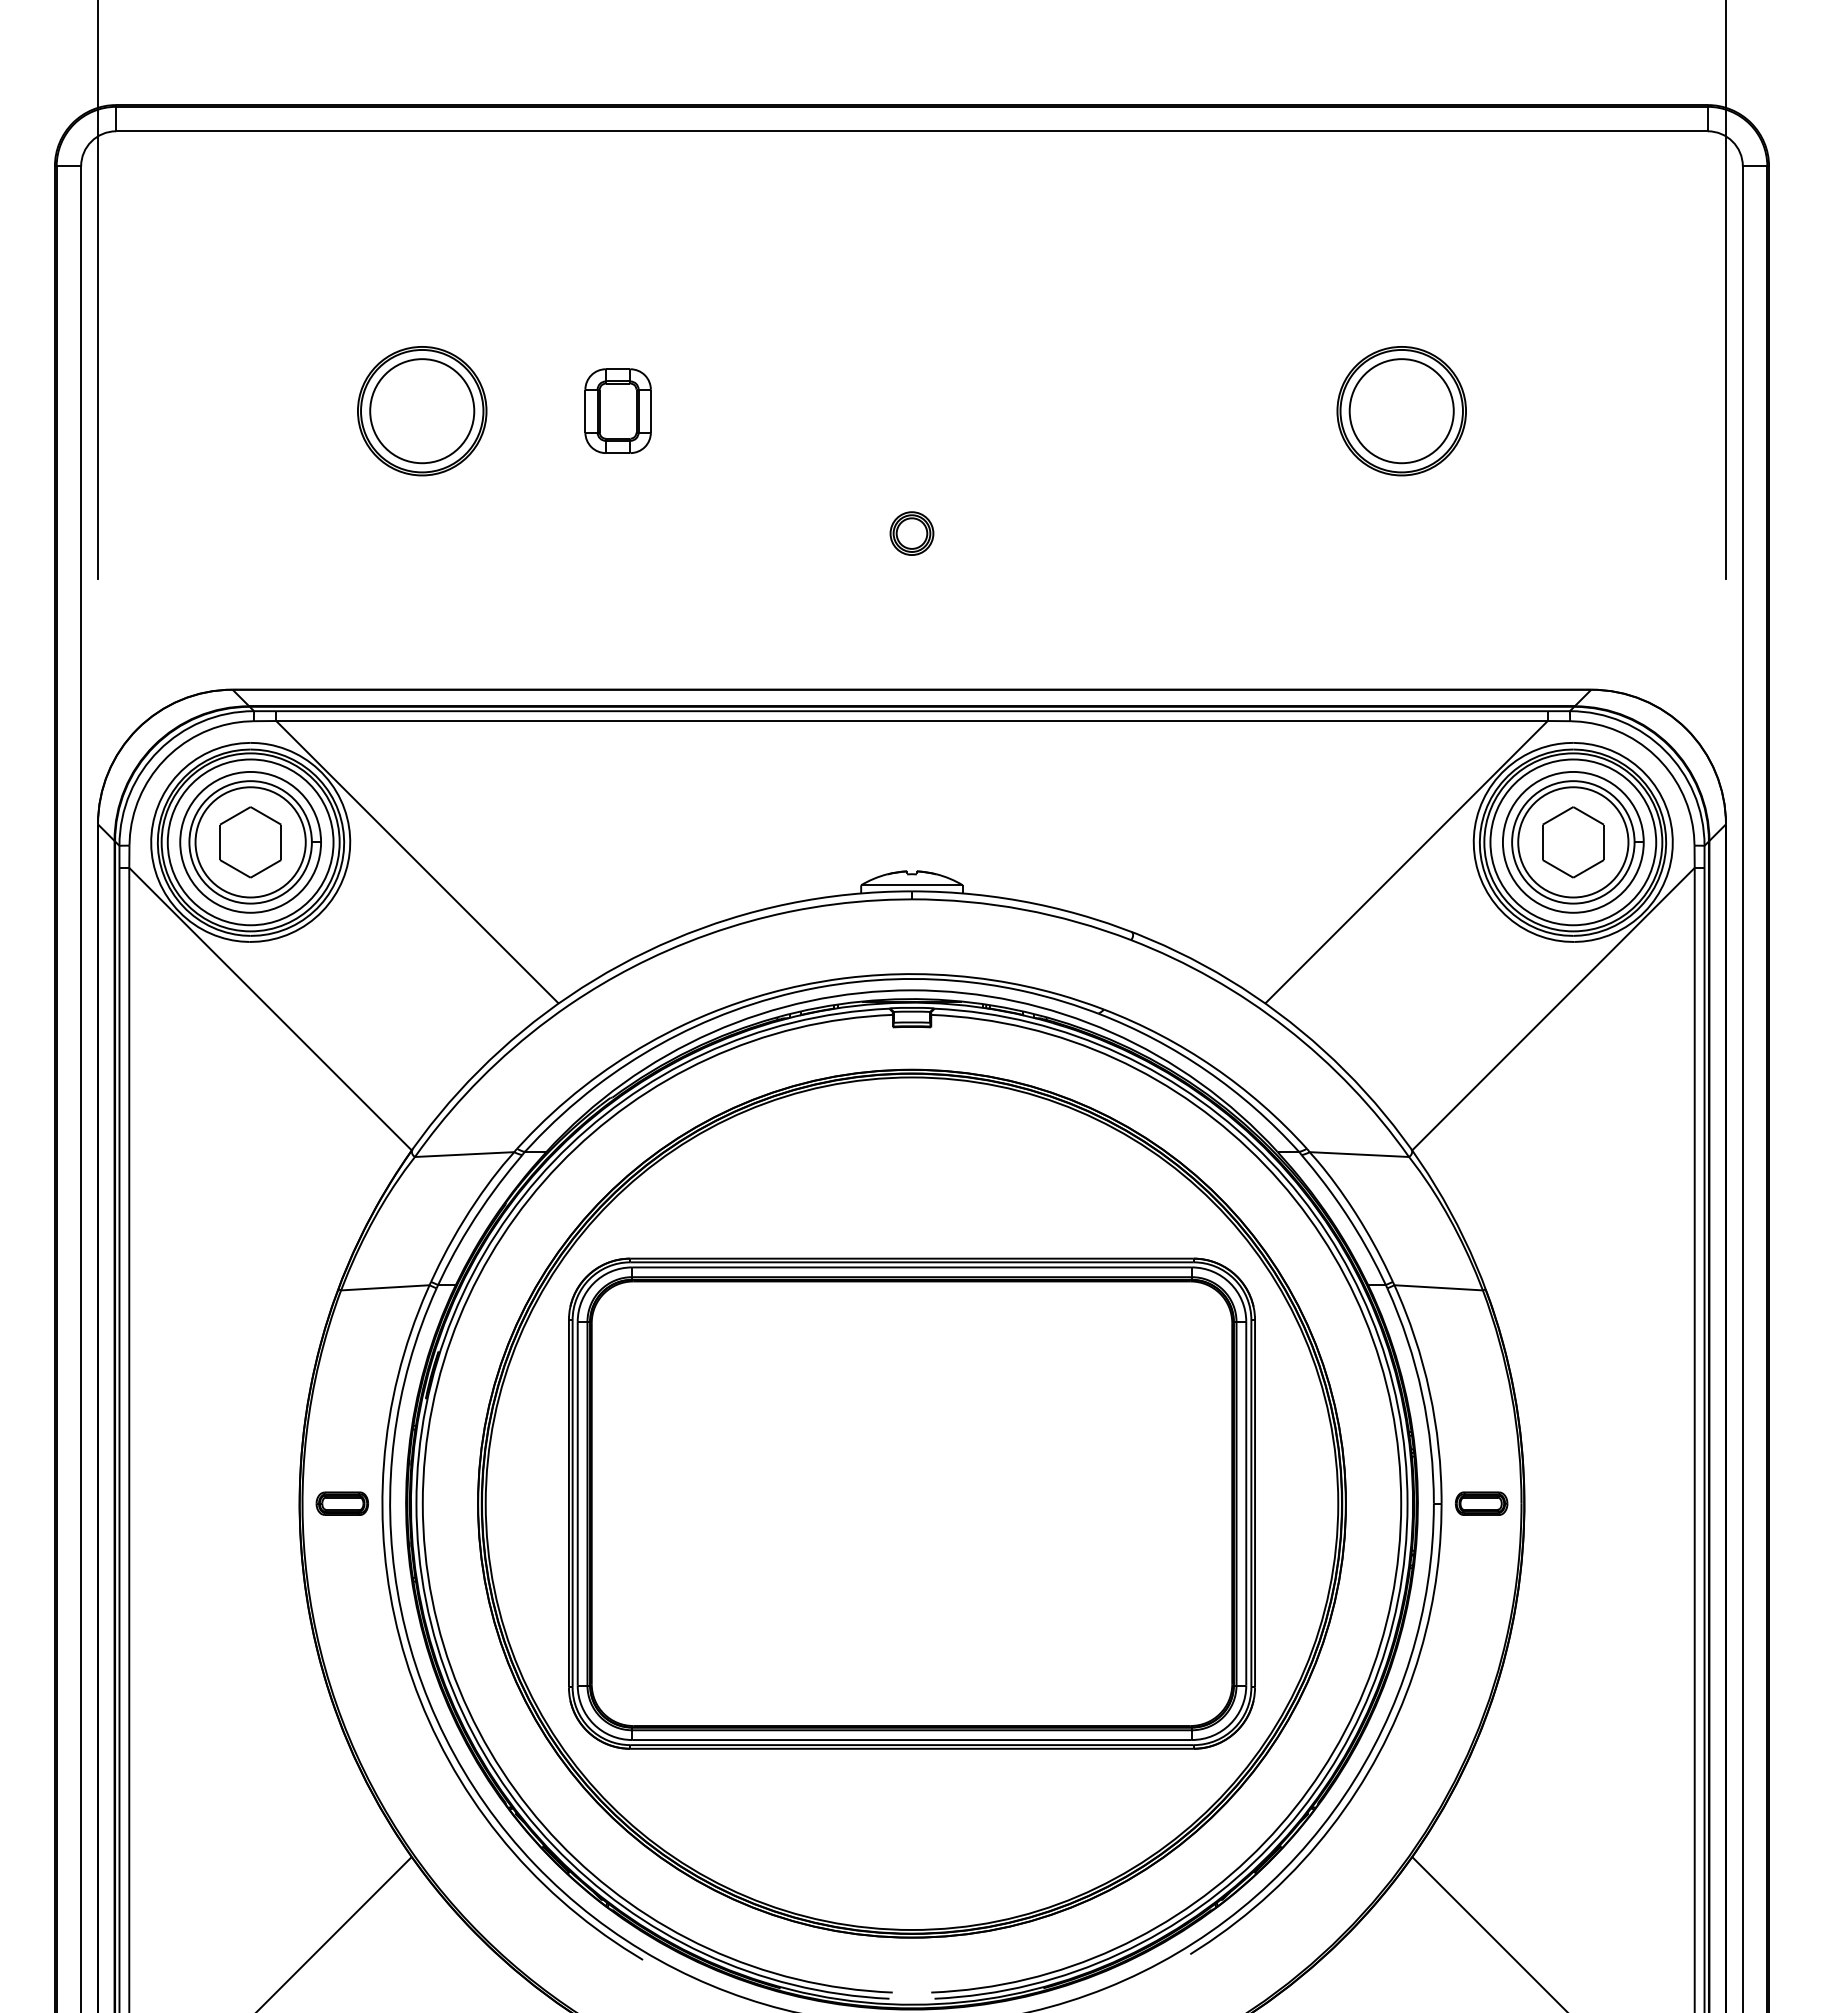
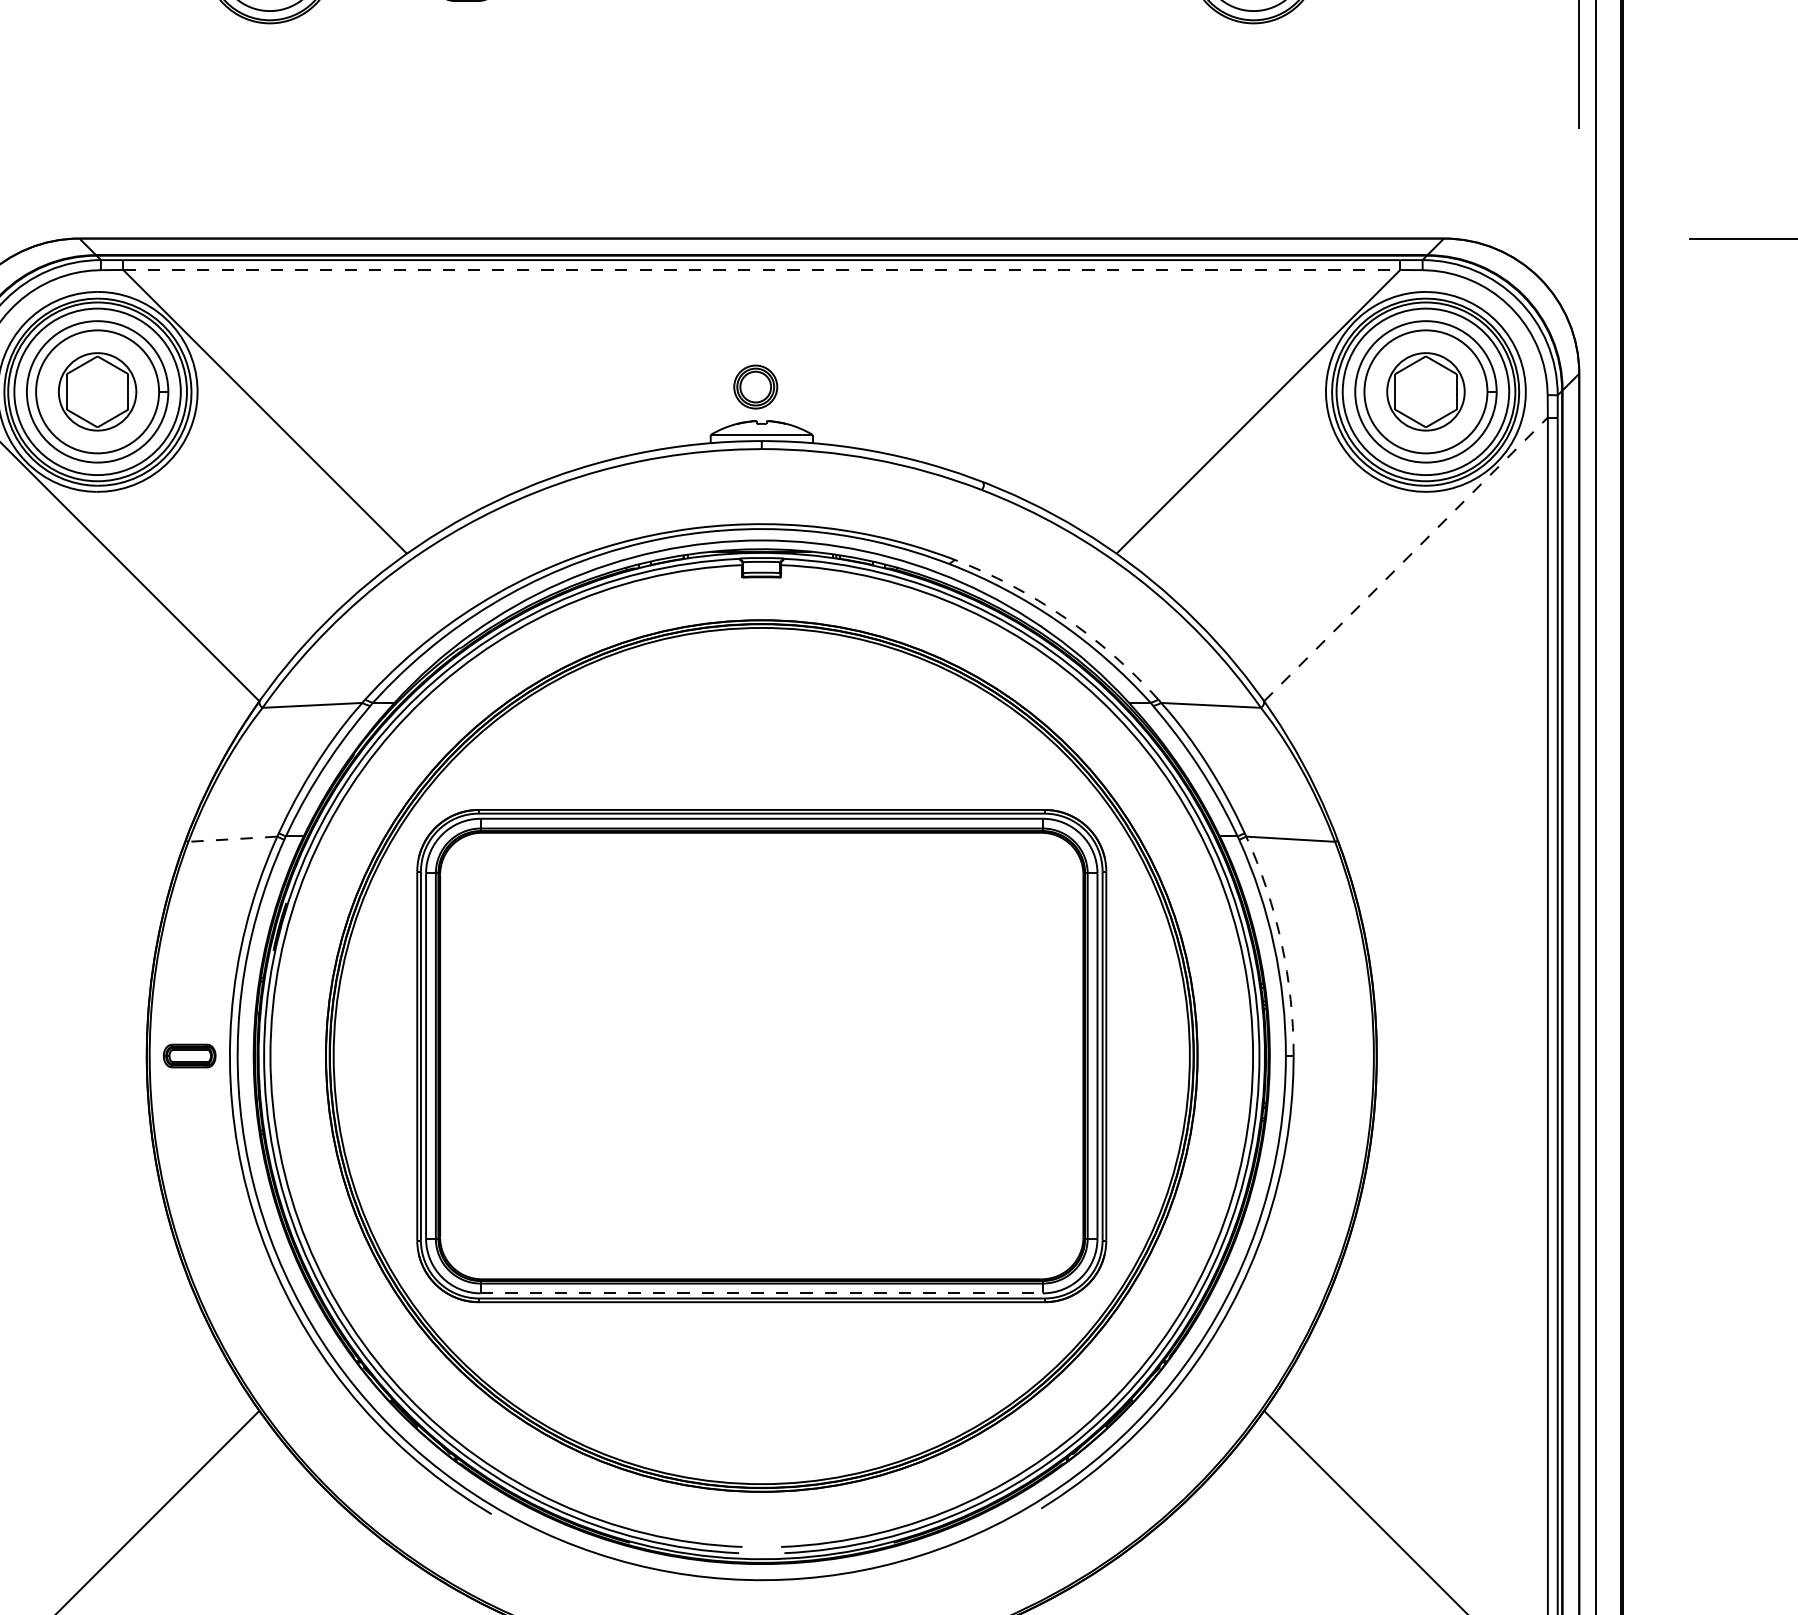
part: (911, 533) -> (755, 386), moved
line: (912, 721) -> (762, 270), solid -> dashed
circle: (250, 842) -> (97, 391), size x0.7
circle: (1573, 842) -> (1426, 391), size x0.7
line: (1553, 1009) -> (1406, 559), solid -> dashed
line: (1213, 1067) -> (1064, 617), solid -> dashed
line: (384, 1287) -> (232, 838), solid -> dashed
line: (1429, 1391) -> (1281, 943), solid -> dashed
part: (1481, 1503) -> (1333, 1055), removed
line: (912, 1740) -> (762, 1293), solid -> dashed

